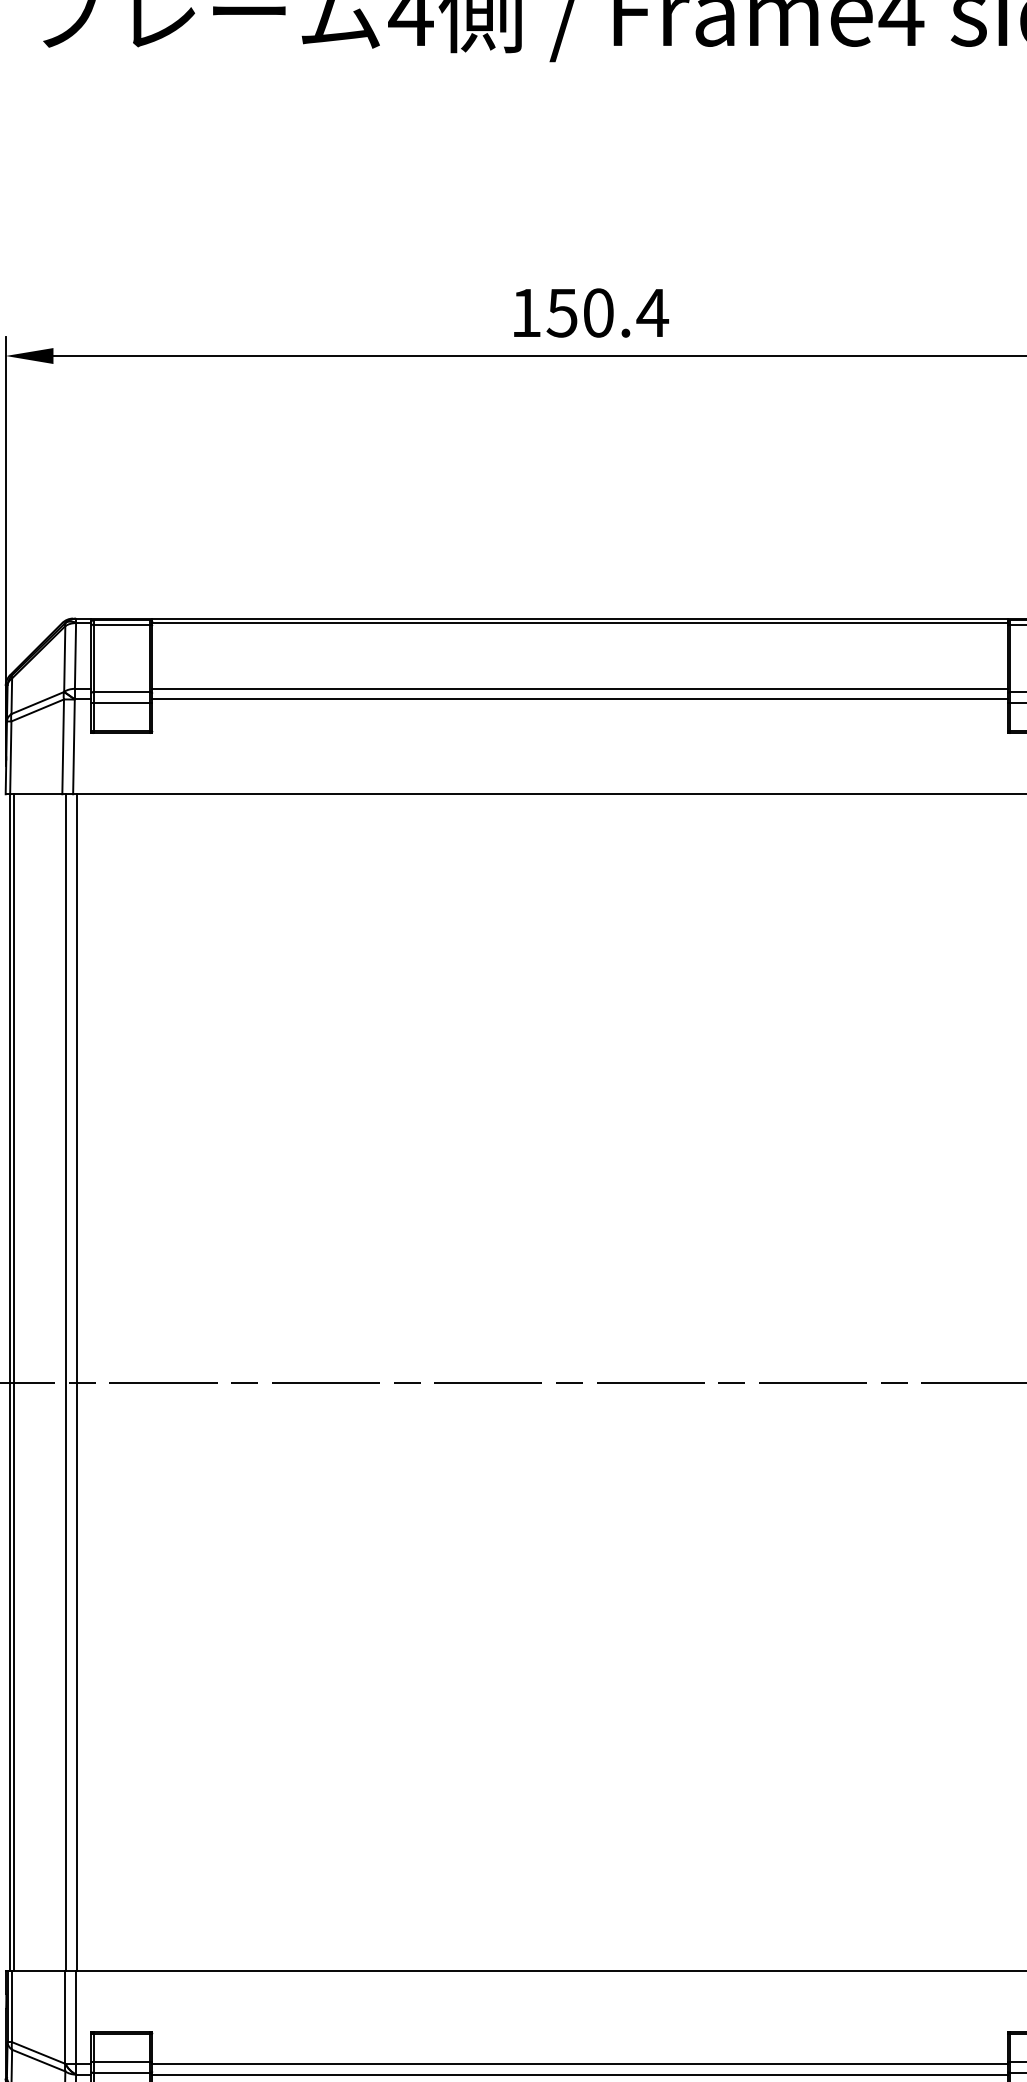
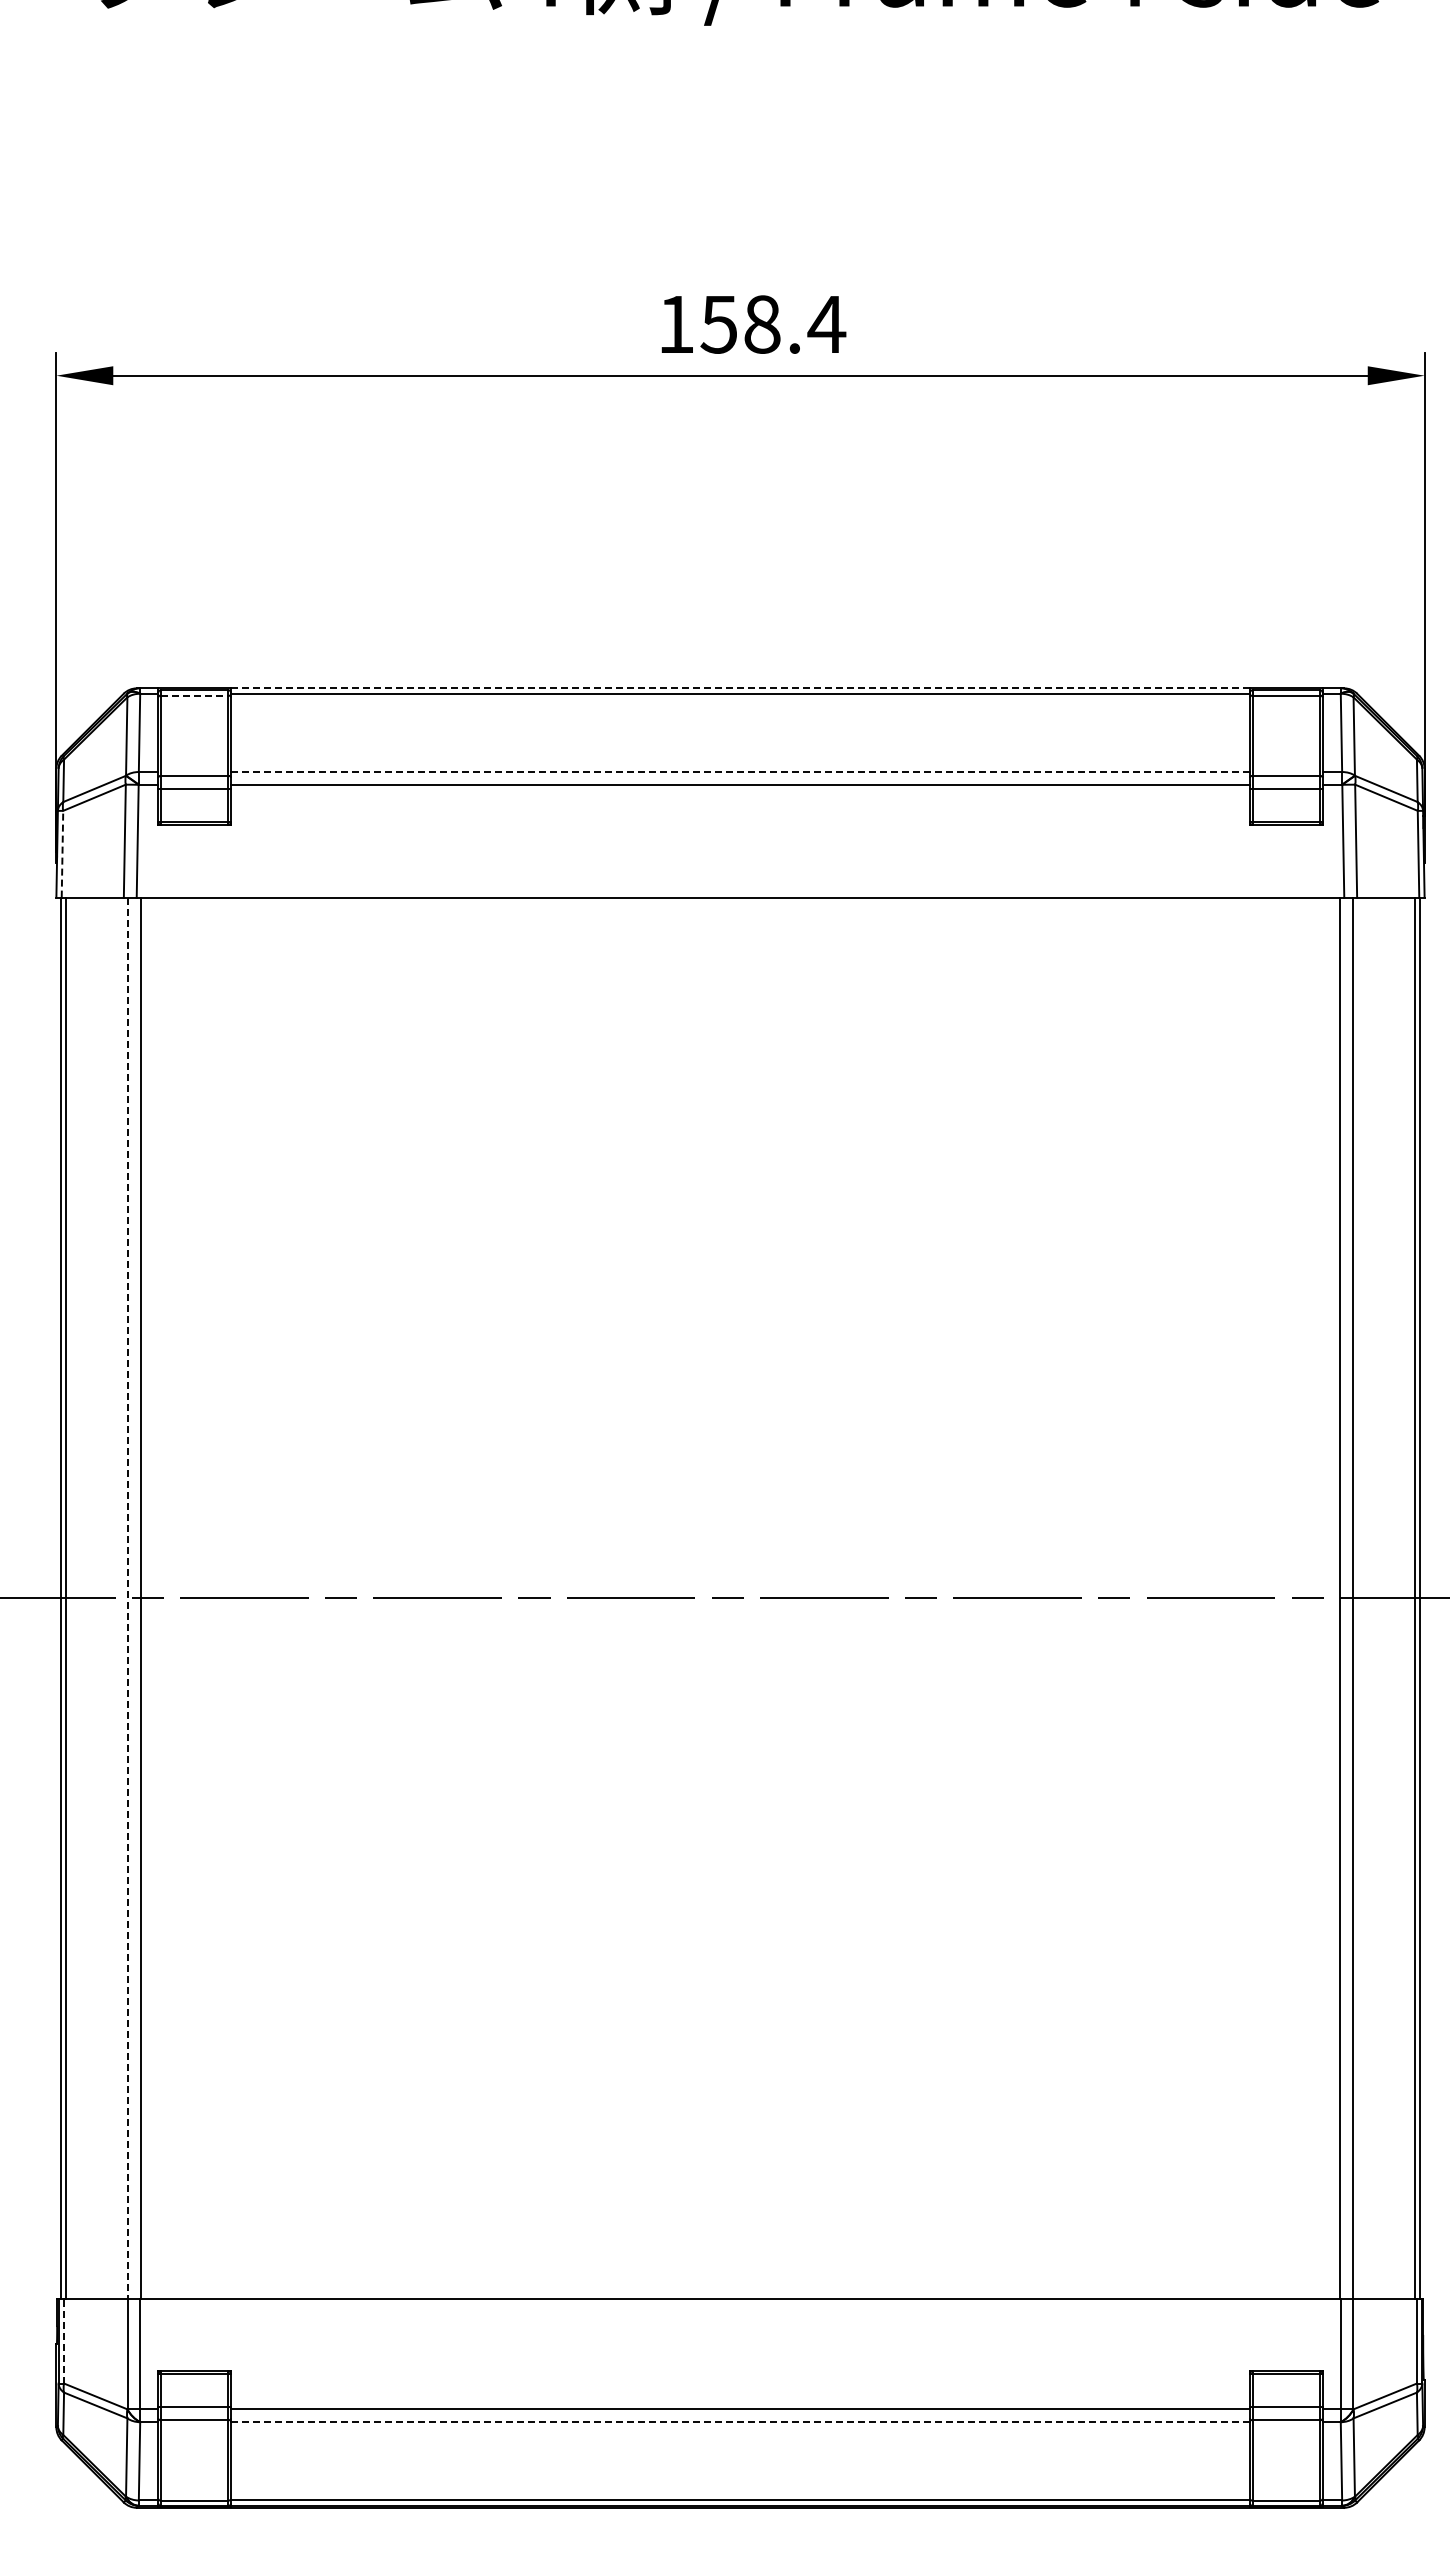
text: (598, 312) -> (762, 324), 150.4 -> 158.4
line: (580, 618) -> (740, 688), solid -> dashed
line: (121, 624) -> (194, 695), solid -> dashed
line: (580, 689) -> (740, 772), solid -> dashed
line: (10, 757) -> (62, 853), solid -> dashed
line: (66, 1382) -> (128, 1598), solid -> dashed
line: (12, 2006) -> (64, 2340), solid -> dashed
line: (581, 2074) -> (741, 2422), solid -> dashed

